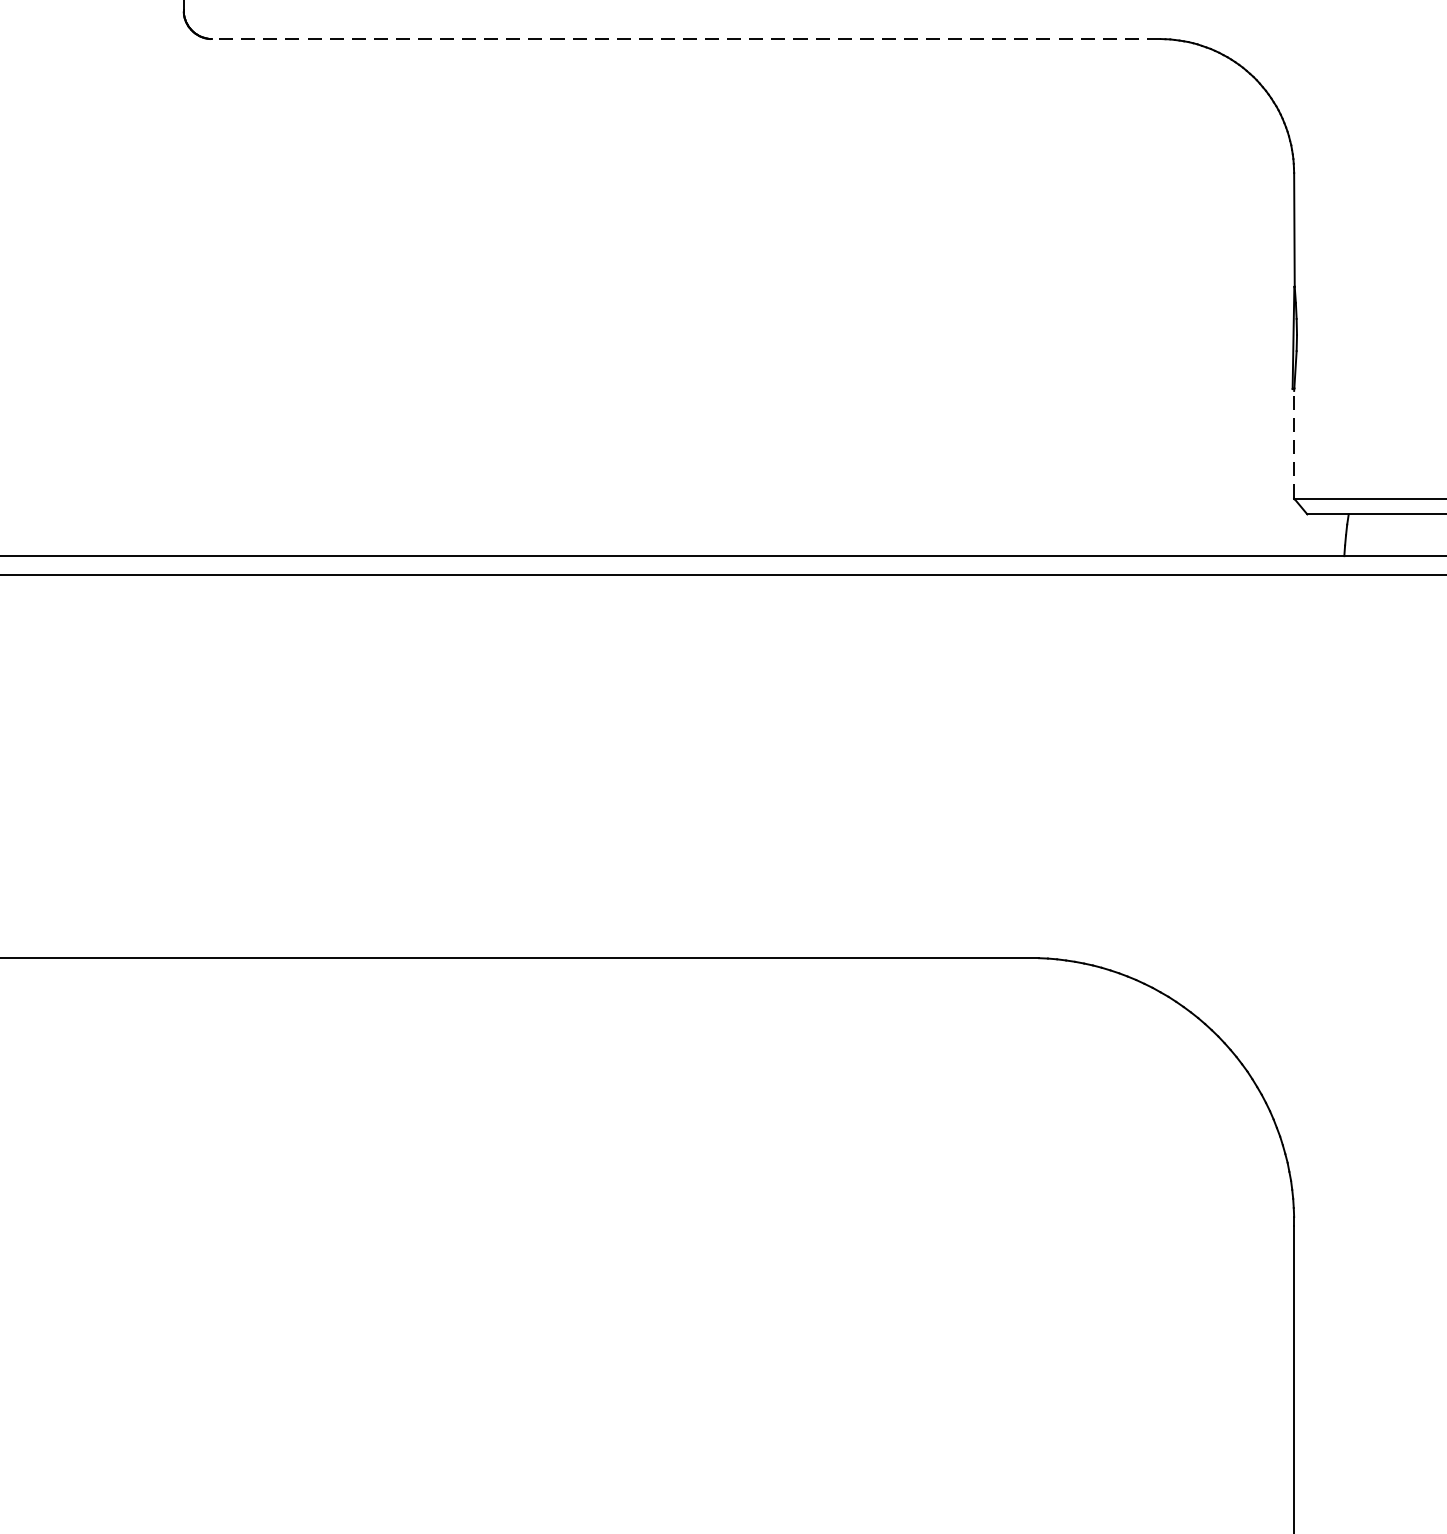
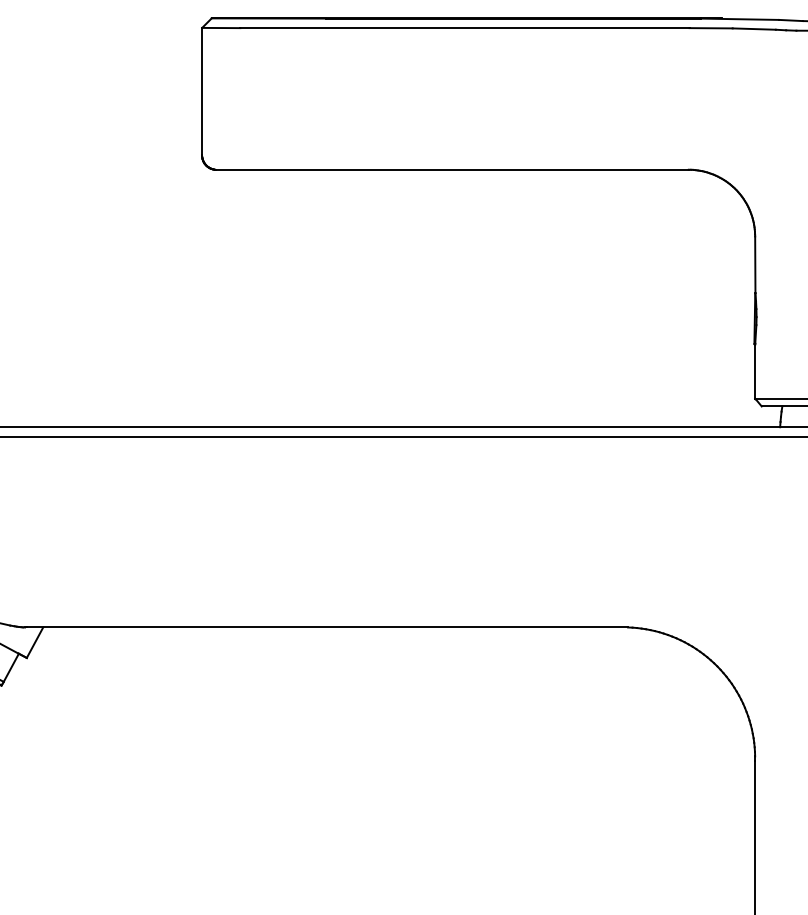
line: (686, 38) -> (452, 169), dashed -> solid
line: (1294, 444) -> (755, 371), dashed -> solid

